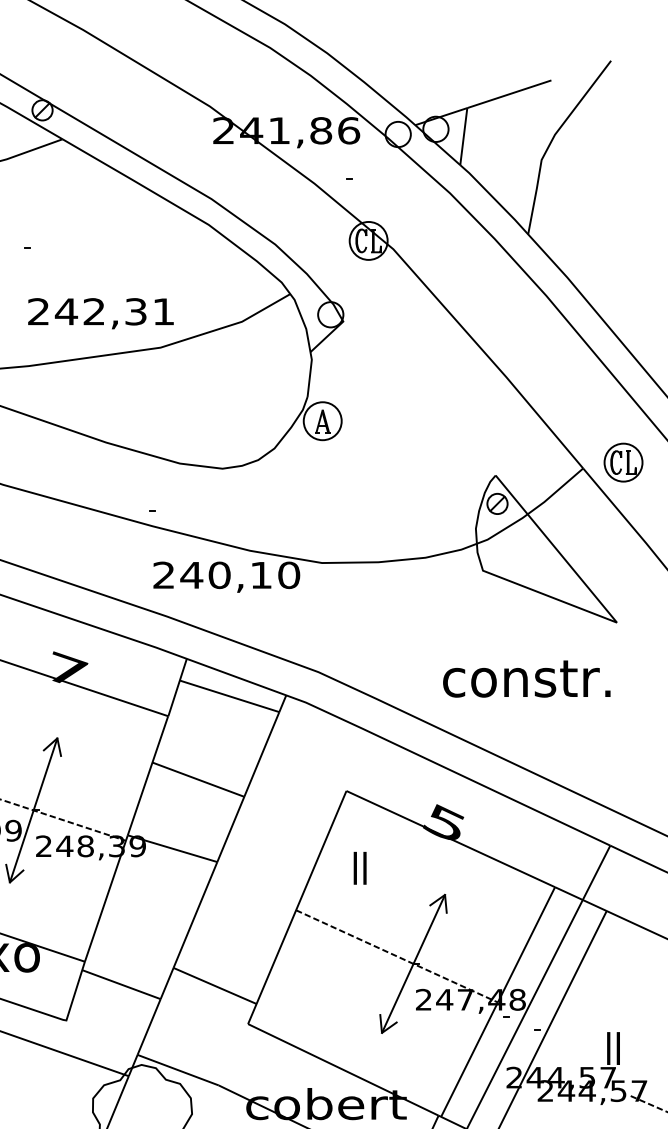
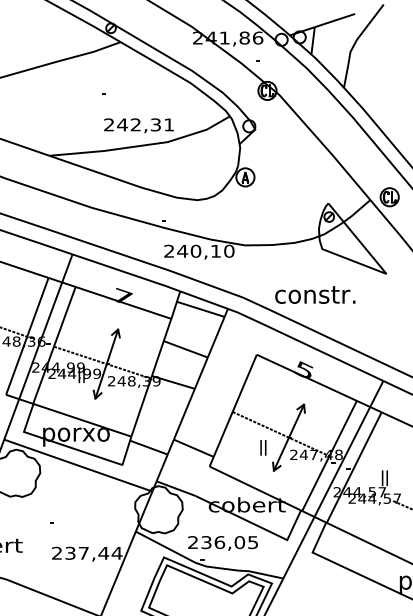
text: (527, 677) -> (315, 294), moved
text: (360, 867) -> (263, 447), moved

